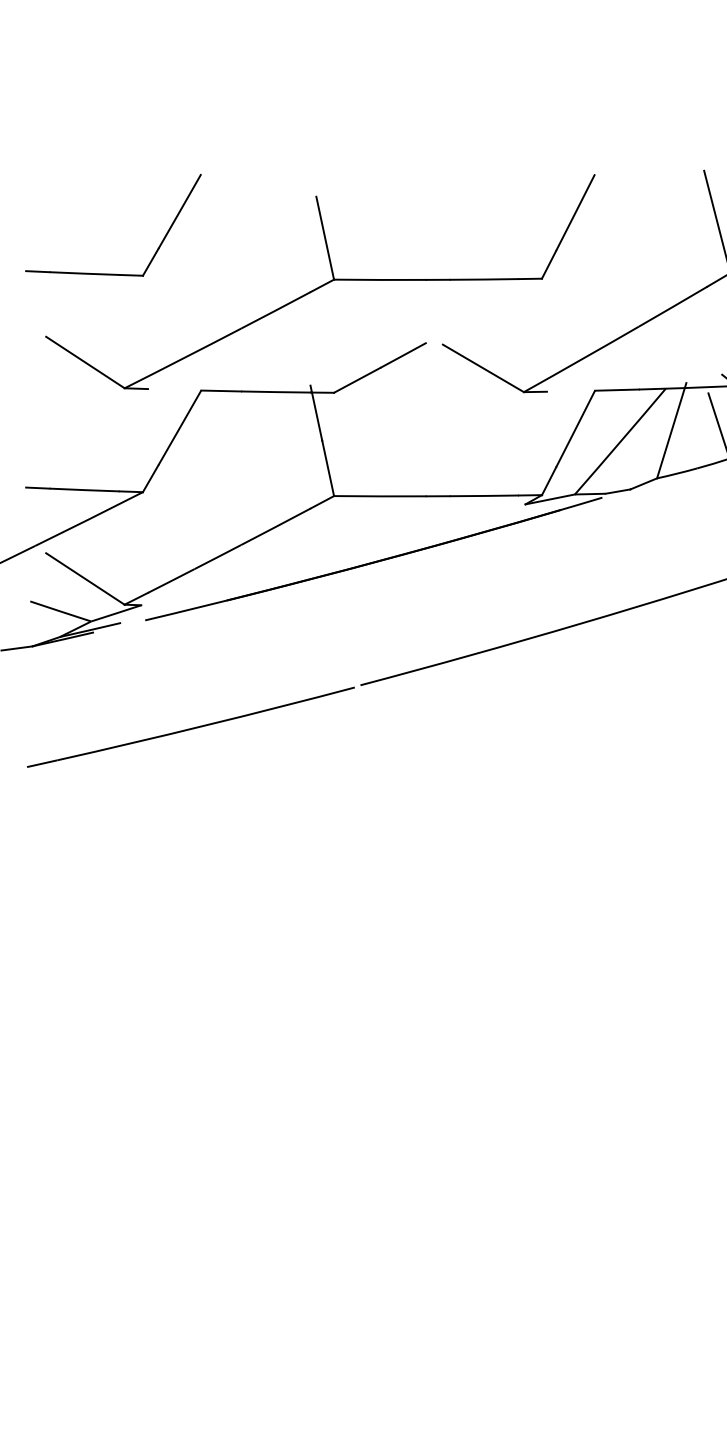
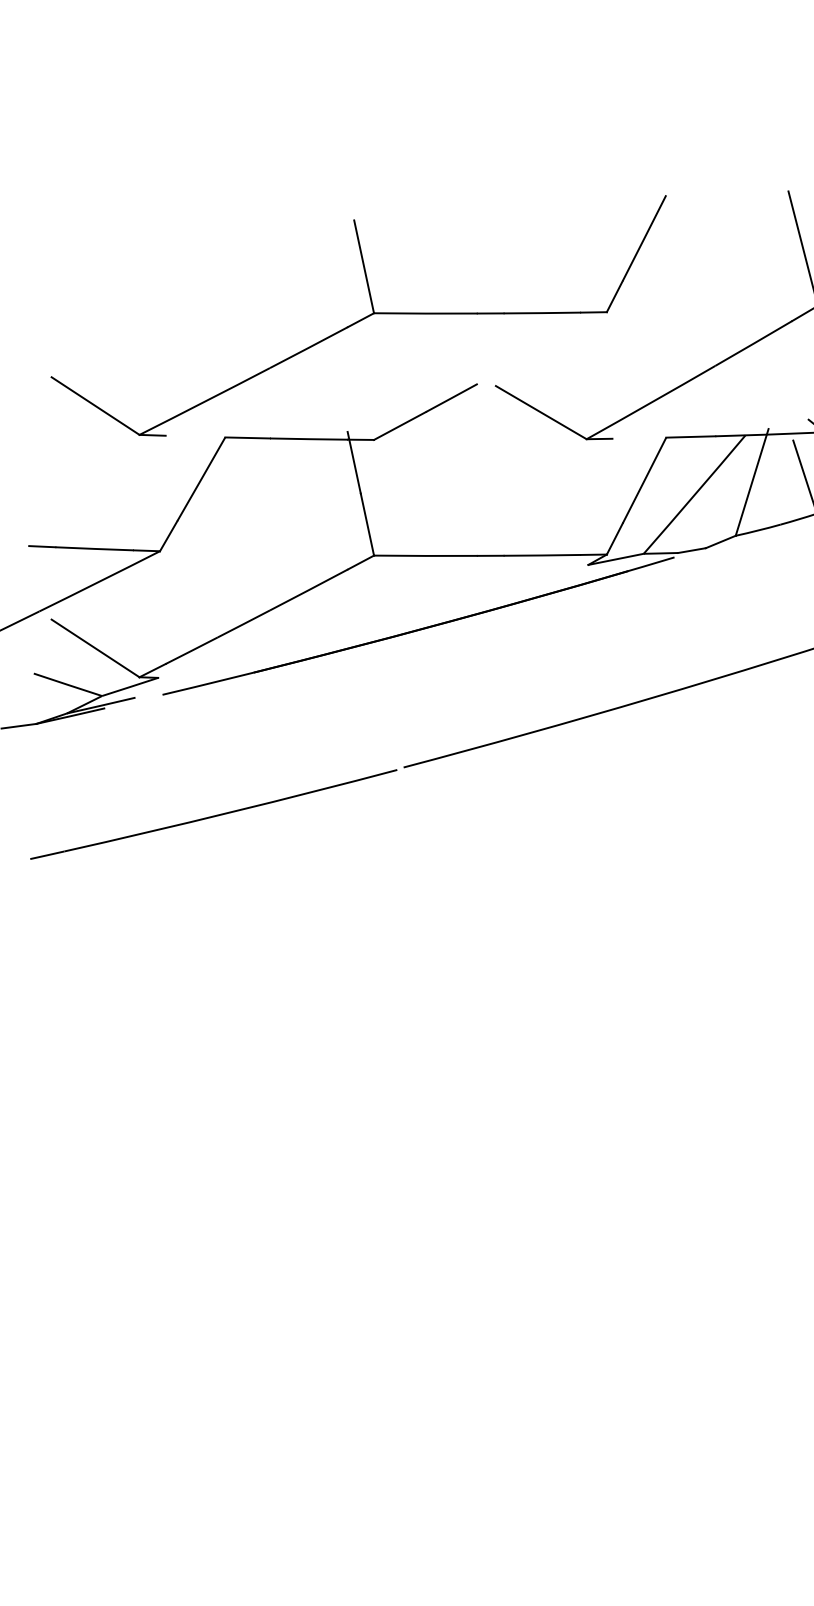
part: (113, 273) -> (126, 306), removed

